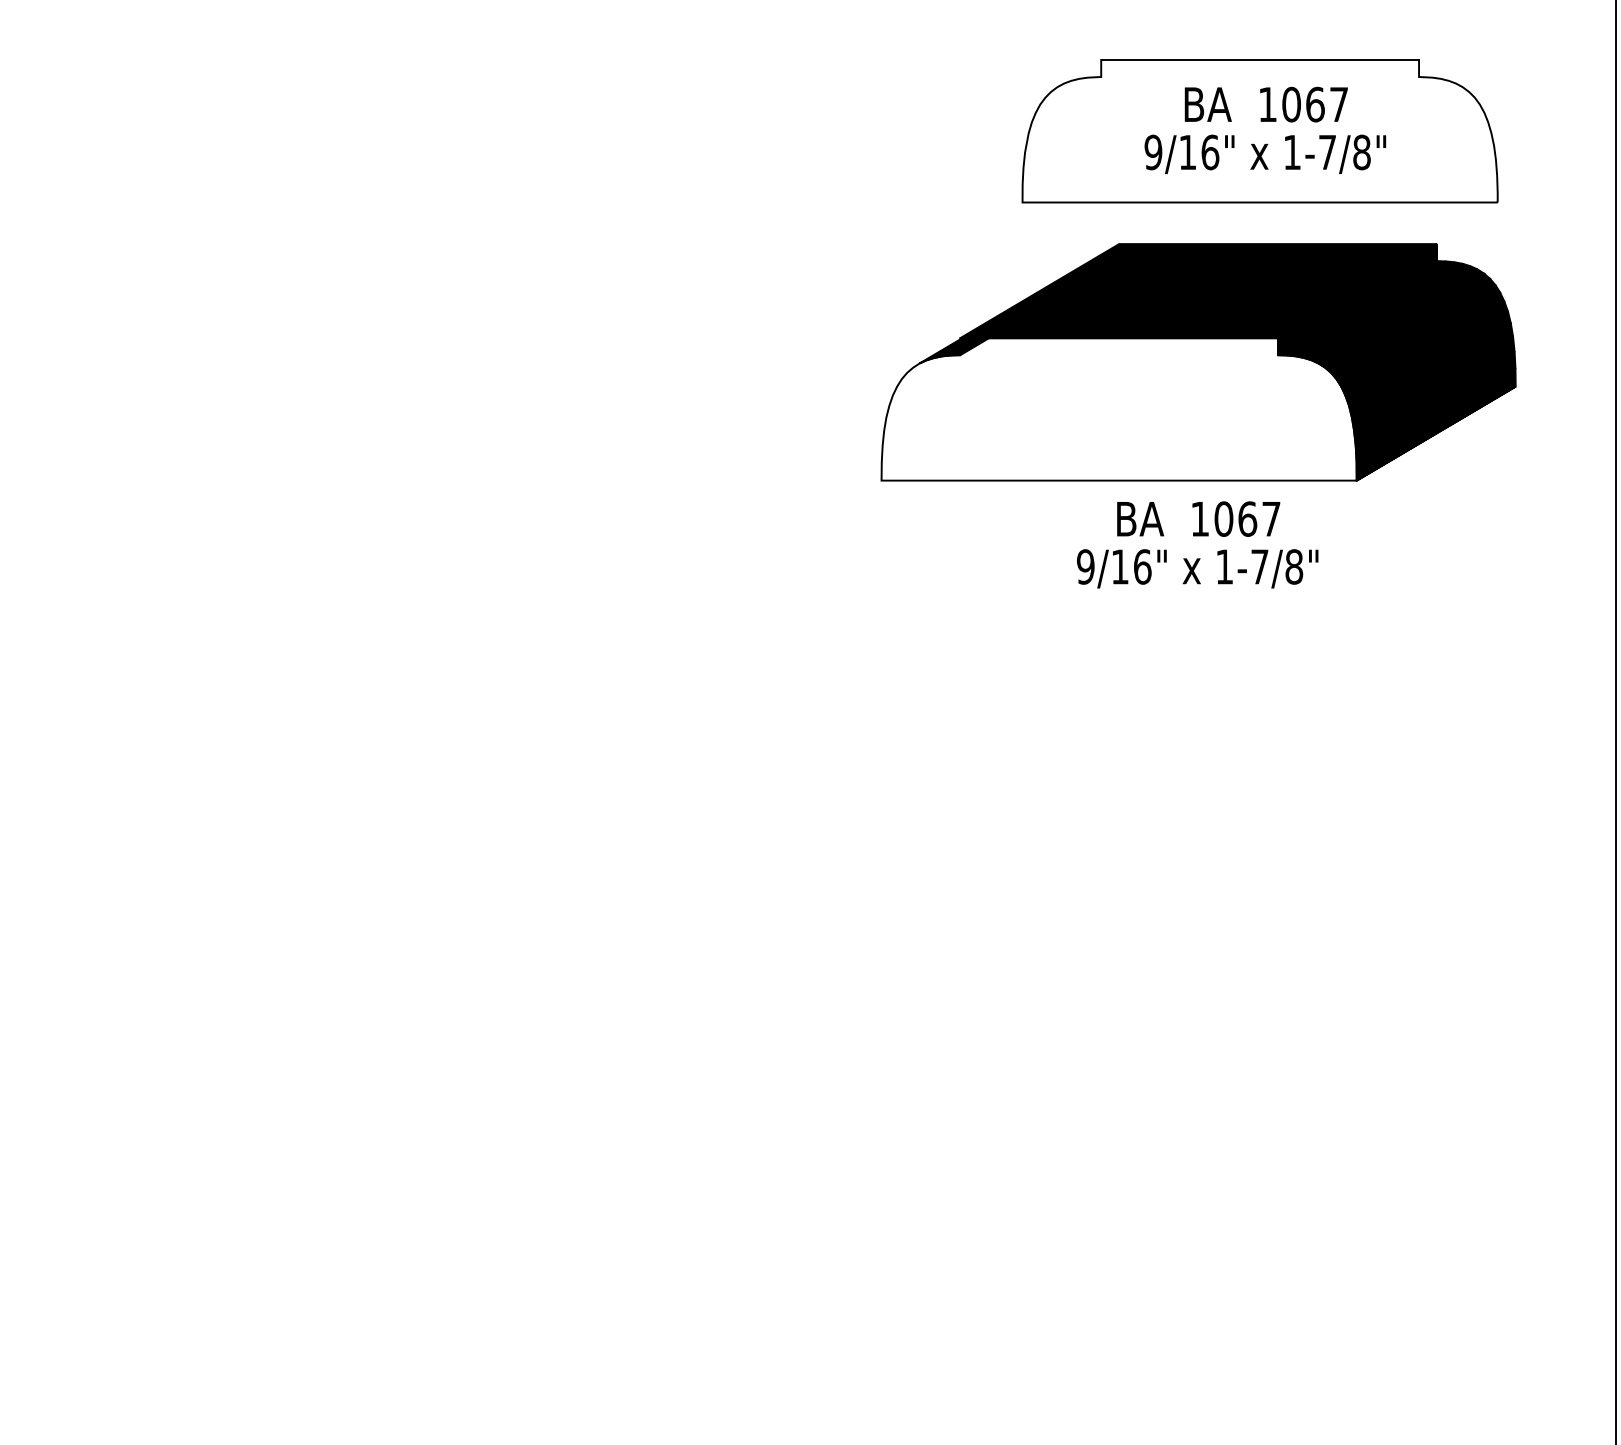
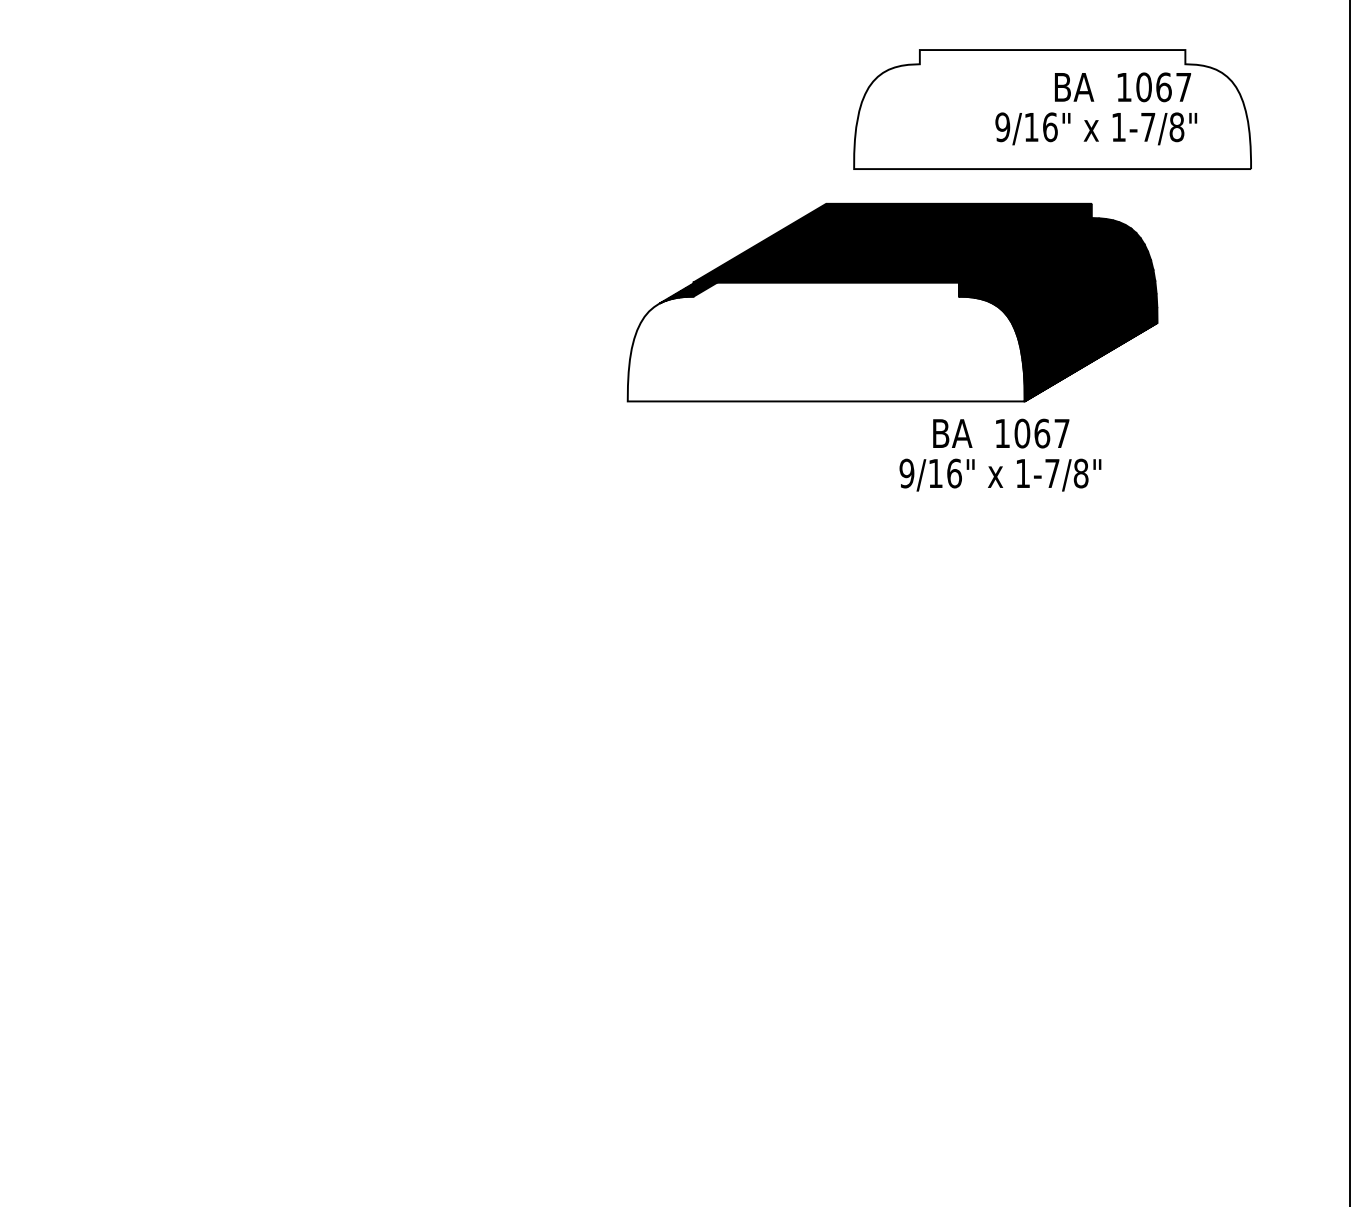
text: (1265, 104) -> (1122, 87), moved
text: (1265, 153) -> (1096, 128), moved
part: (1198, 362) -> (892, 302), moved

